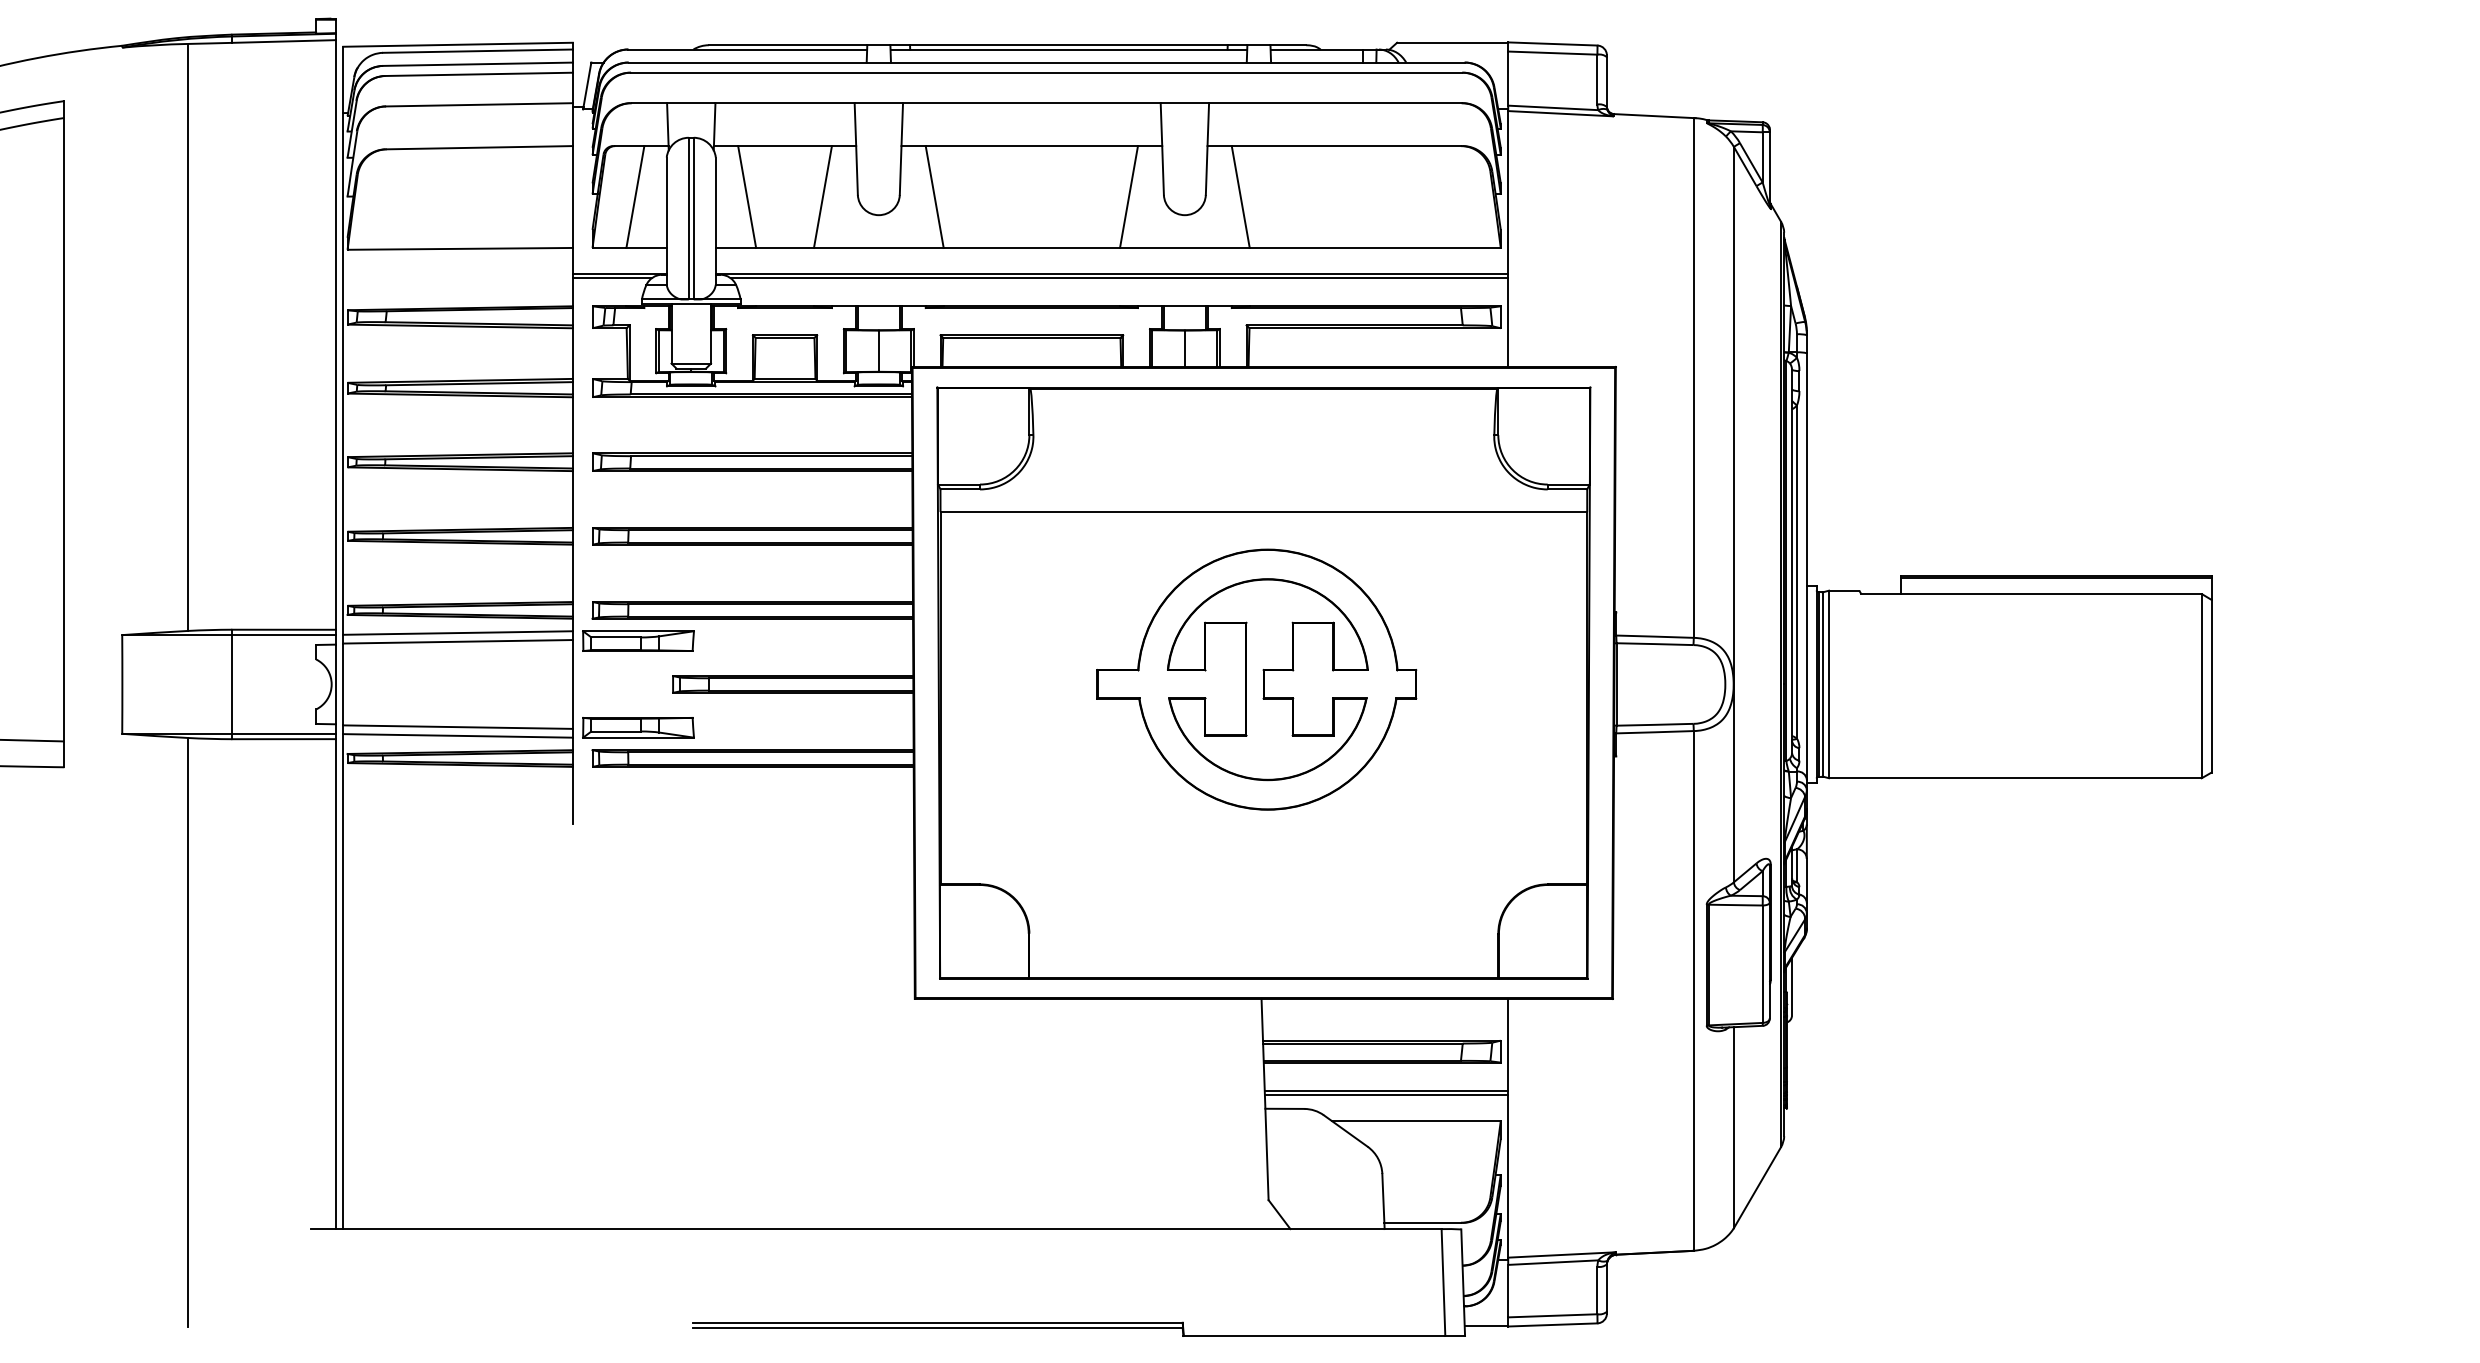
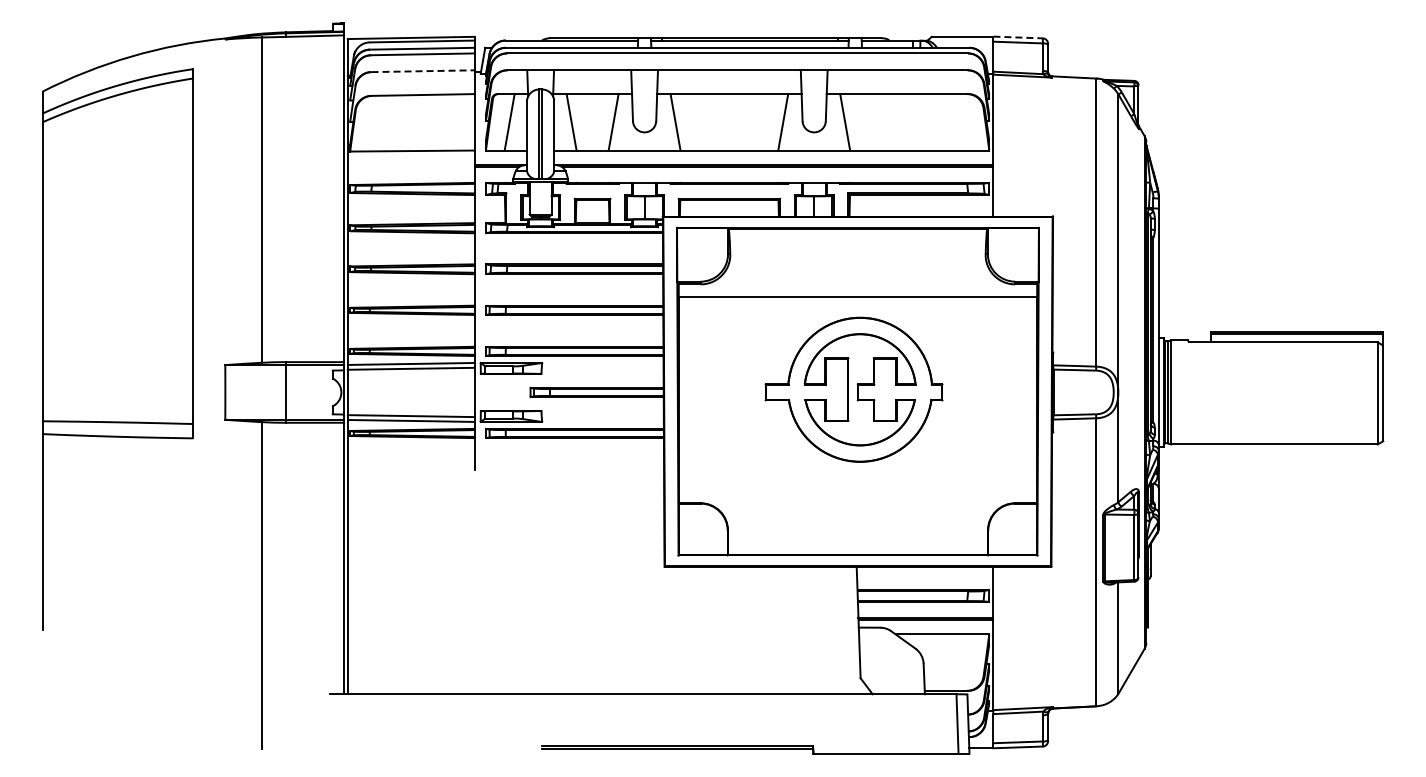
line: (1553, 43) -> (1018, 37), solid -> dashed
line: (479, 105) -> (423, 71), solid -> dashed

